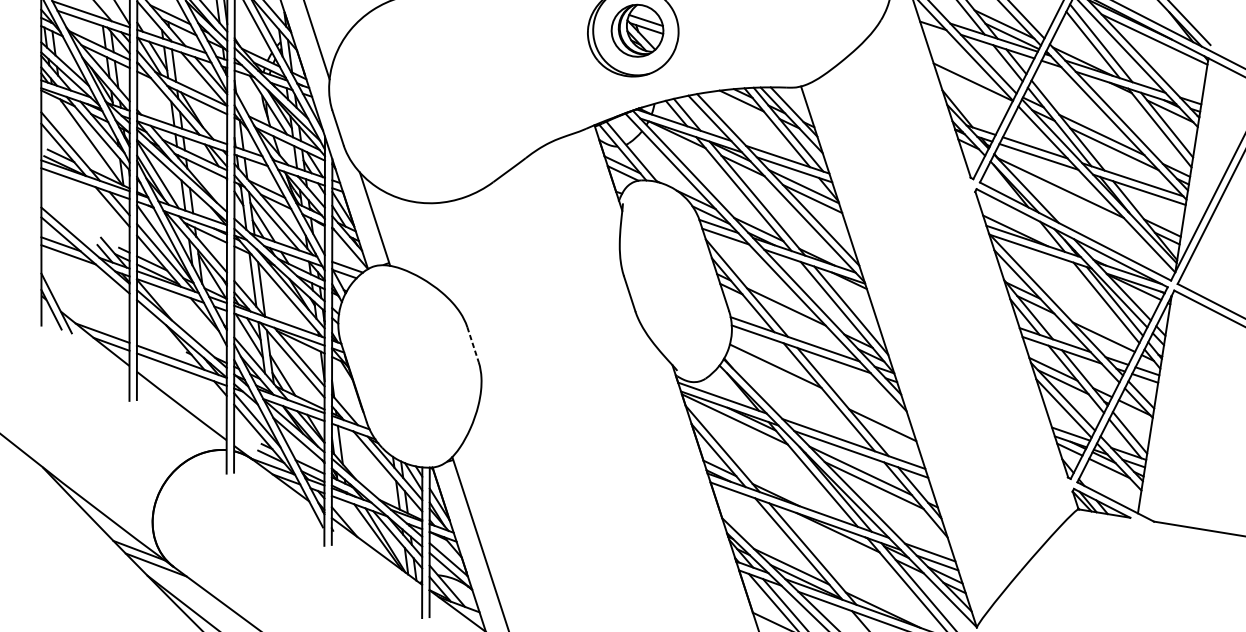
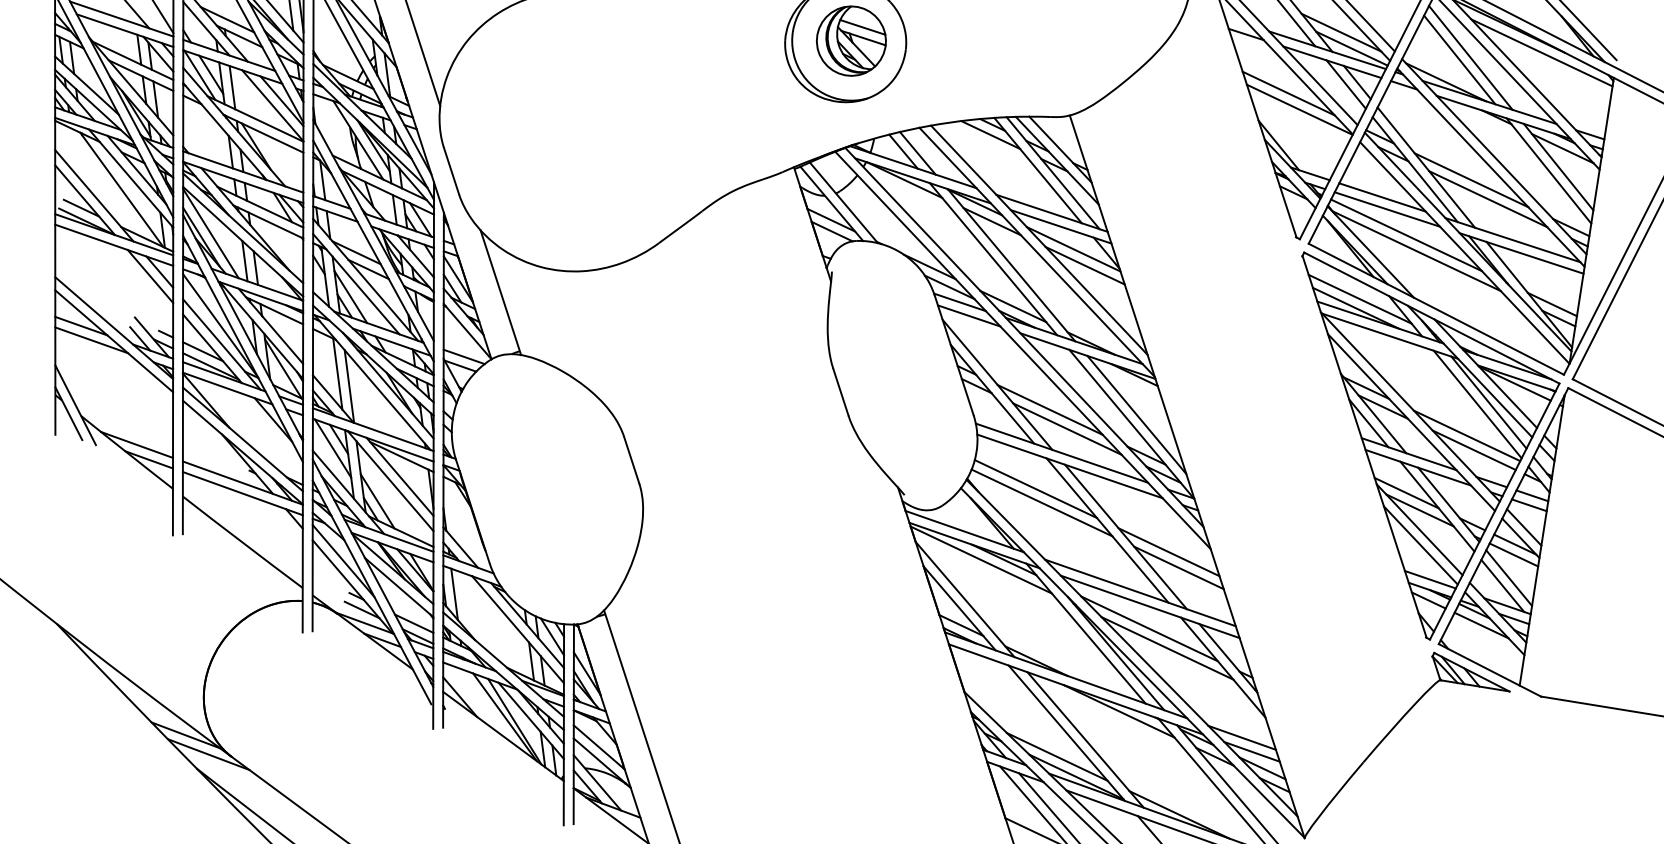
line: (964, 70) -> (1288, 93), added
line: (1053, 176) -> (1406, 235), added
line: (1017, 223) -> (1359, 298), added
line: (799, 320) -> (1067, 428), added
line: (1098, 326) -> (1466, 435), added
line: (472, 344) -> (631, 460), dashed -> solid
line: (779, 376) -> (1041, 502), added
line: (874, 413) -> (1168, 552), added
line: (1133, 415) -> (1513, 554), added

